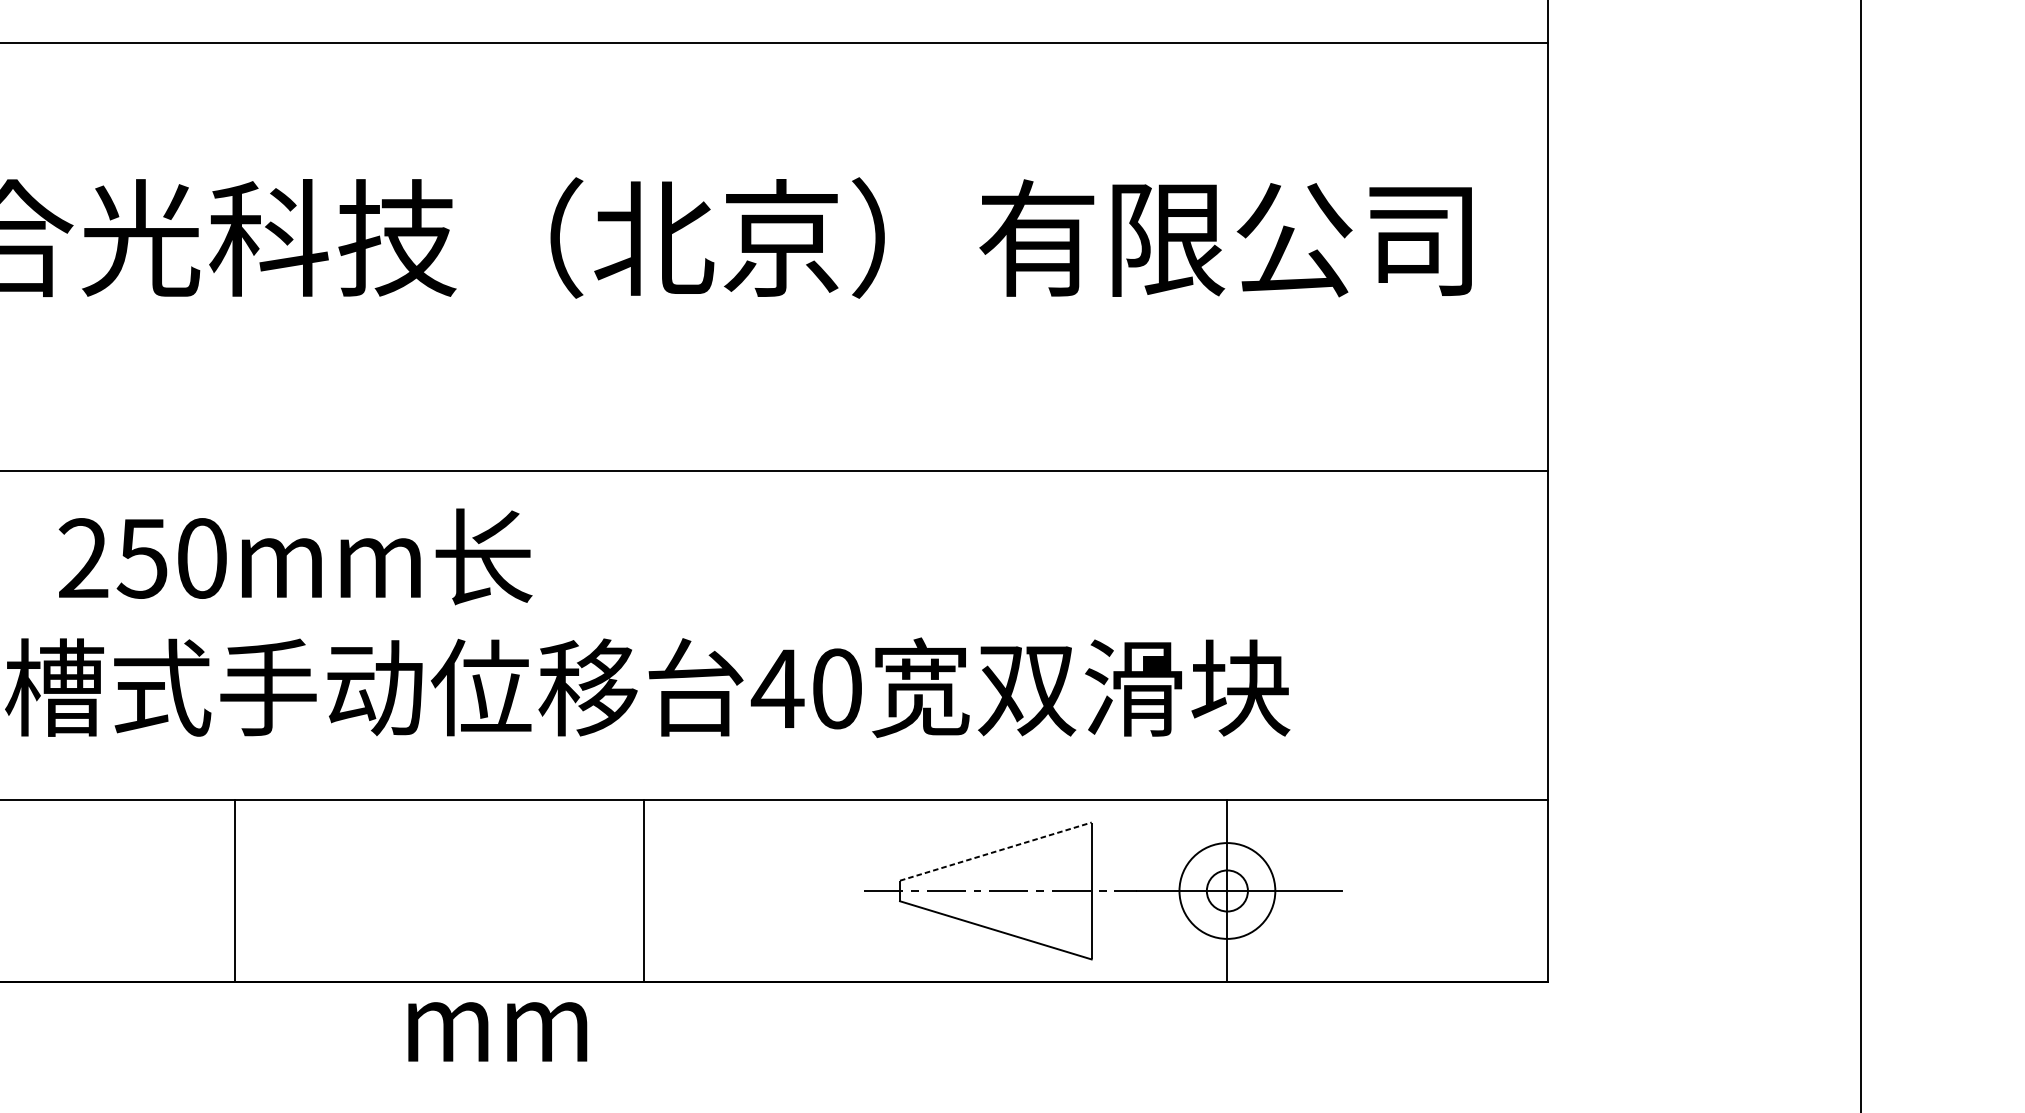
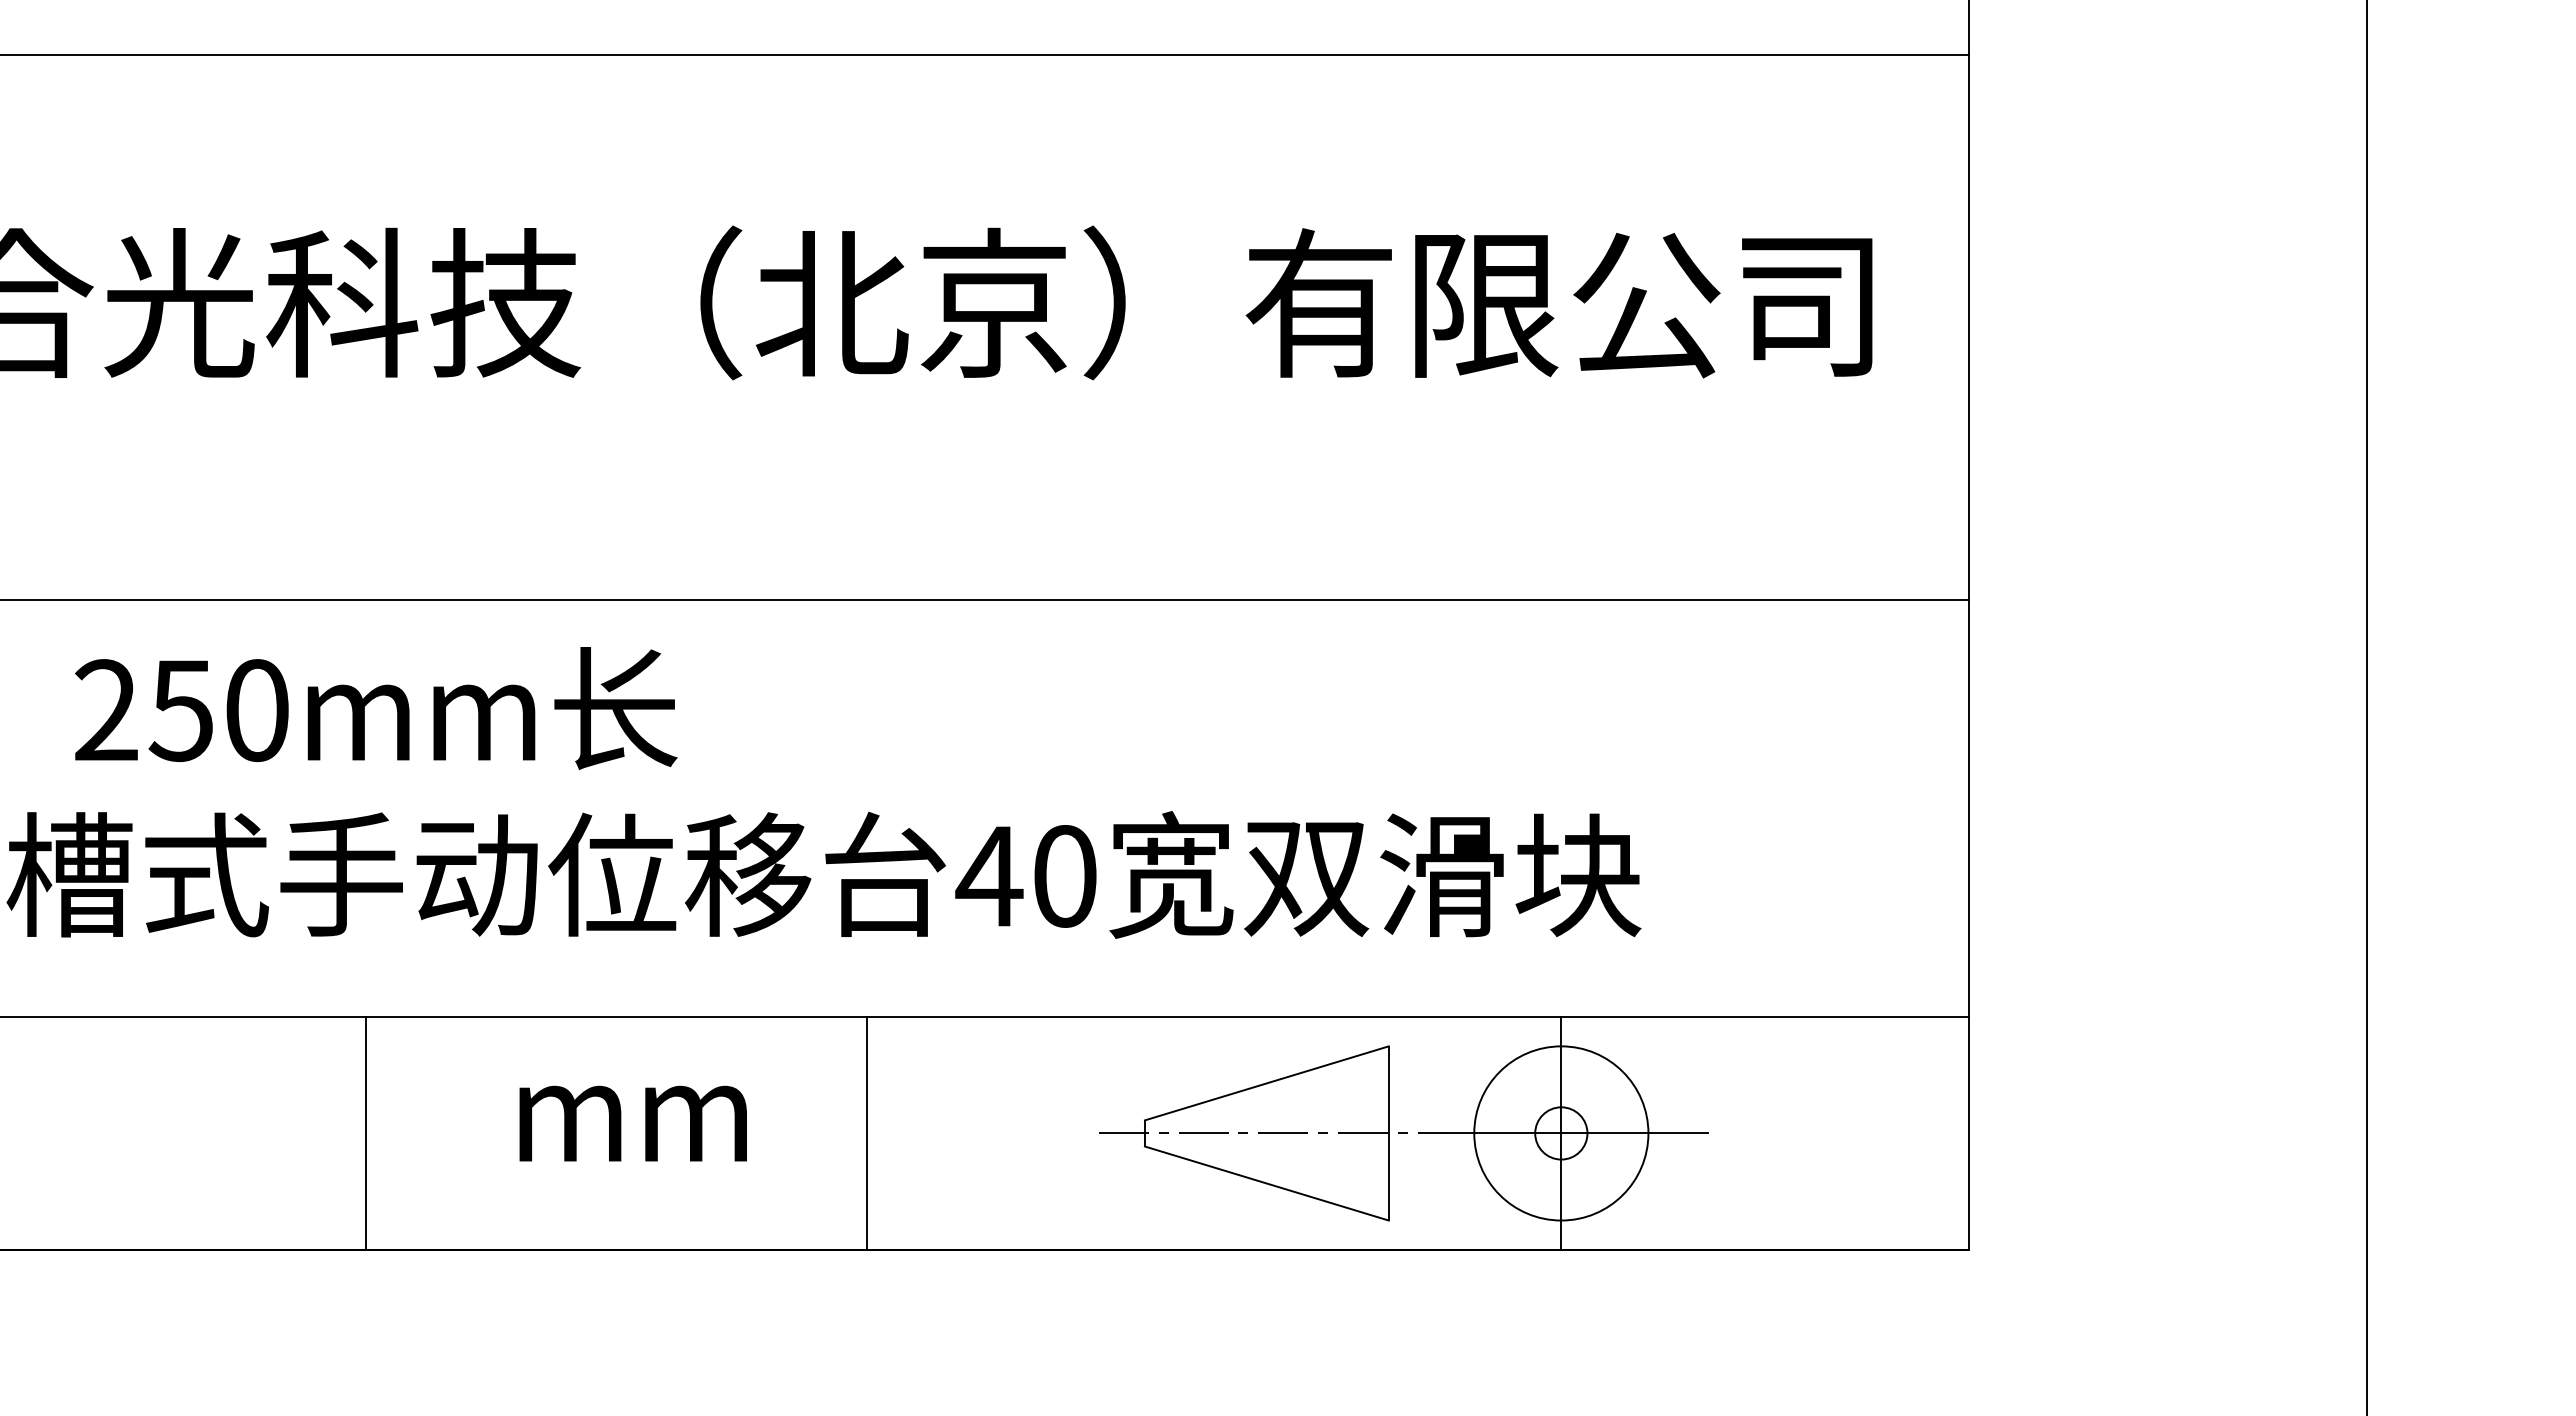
line: (996, 851) -> (1267, 1083), dashed -> solid
line: (235, 891) -> (366, 1133), moved
line: (643, 891) -> (866, 1133), moved
circle: (1227, 891) -> (1561, 1133), size x1.43
text: (497, 1031) -> (632, 1123), moved

